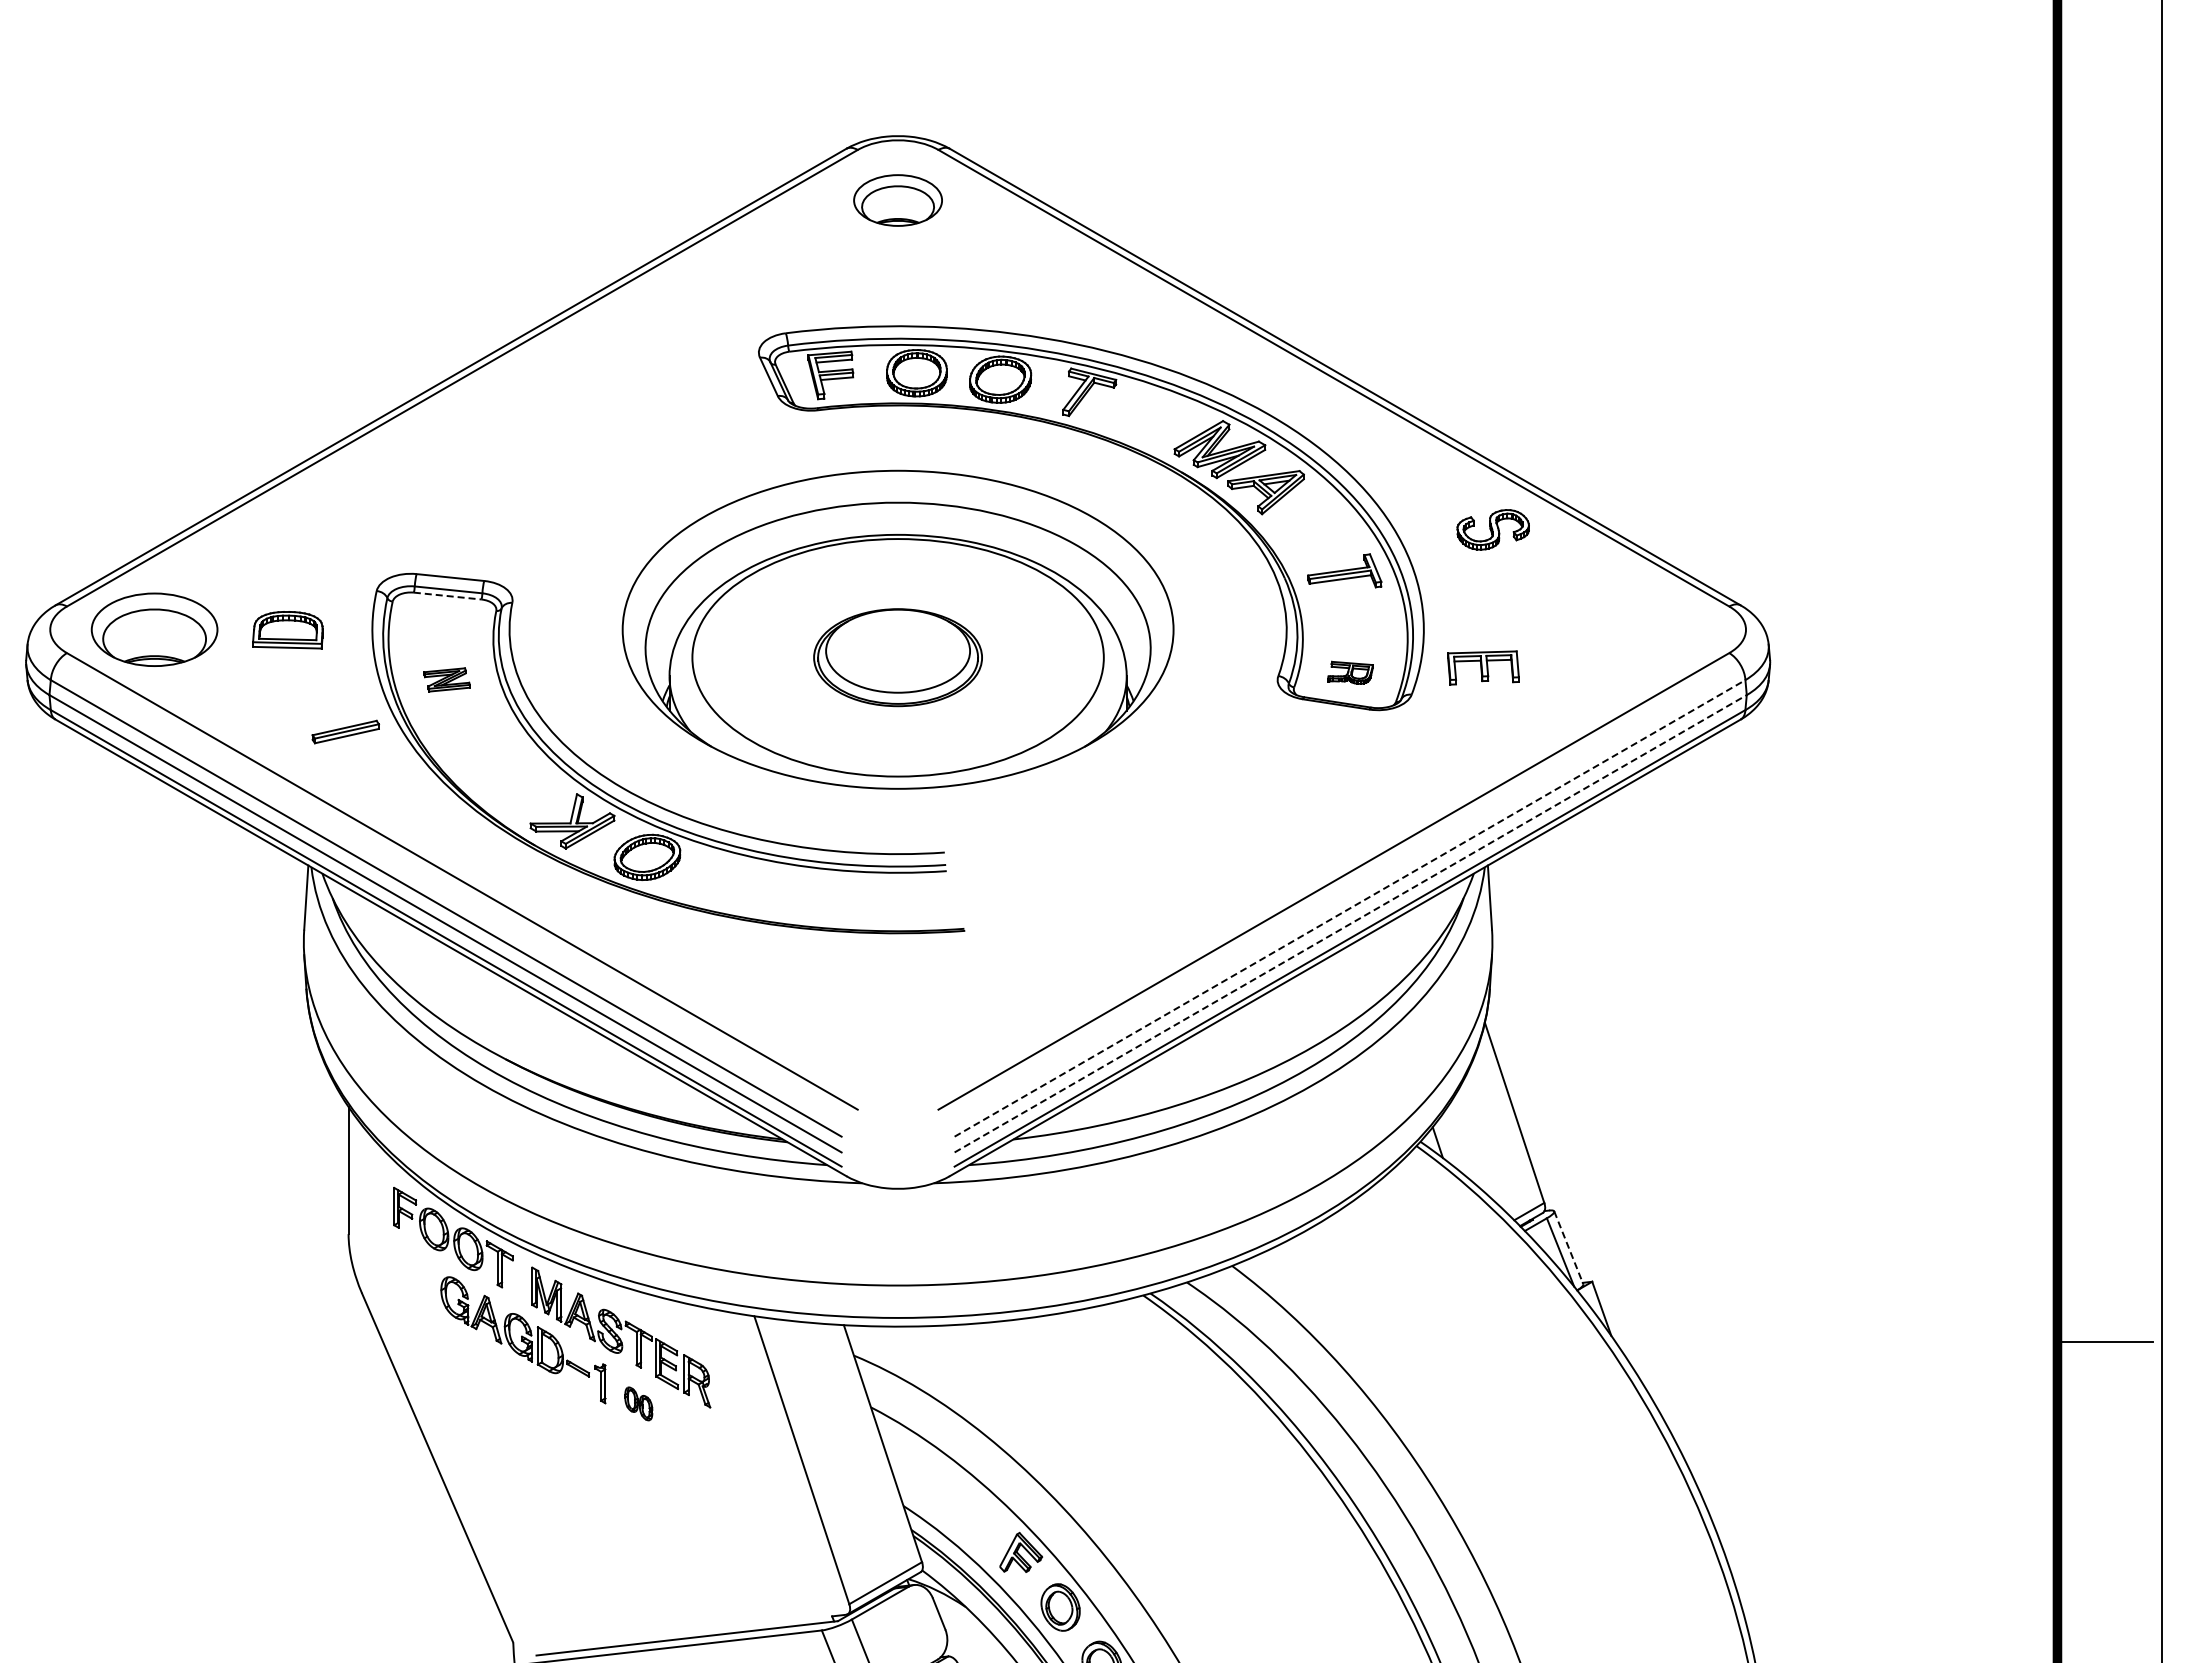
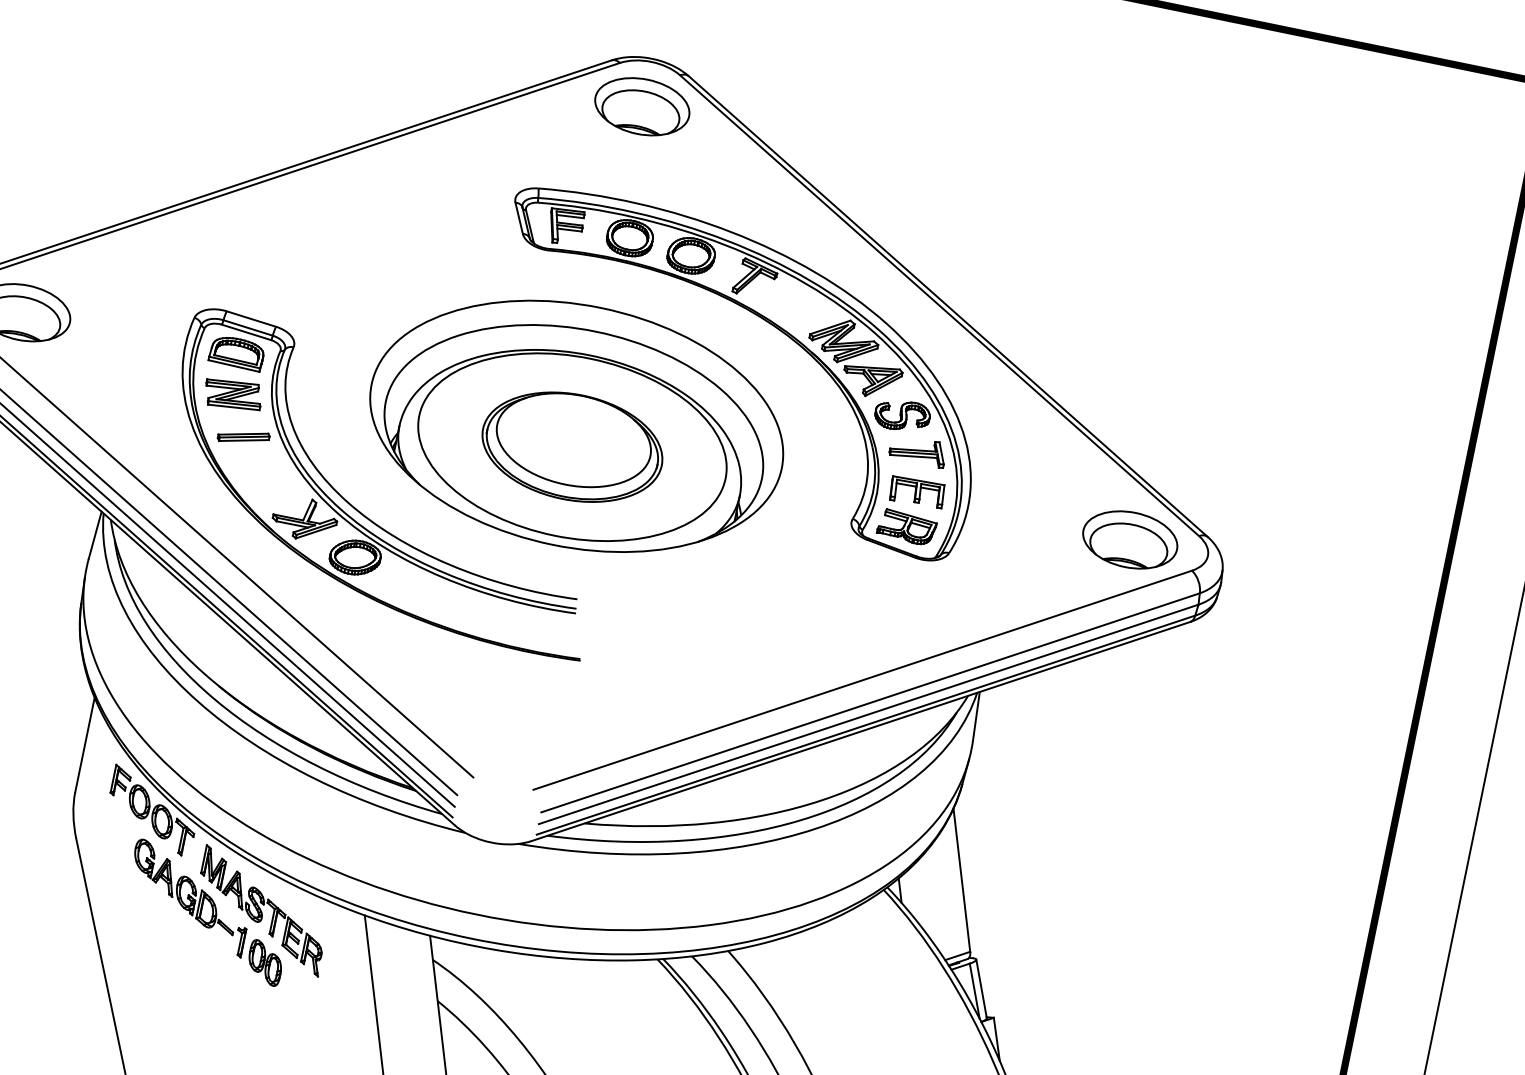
part: (897, 200) -> (641, 106), size x1.43
part: (1492, 529) -> (902, 415), moved
line: (447, 596) -> (246, 332), dashed -> solid
part: (1641, 629) -> (1130, 539), added
part: (287, 630) -> (236, 353), moved
part: (897, 657) -> (572, 446), size x1.43
part: (1483, 667) -> (917, 492), moved
part: (1350, 672) -> (906, 527), size x1.67
part: (446, 679) -> (232, 394), size x1.67
part: (345, 731) -> (243, 436), moved
line: (1350, 908) -> (870, 702), dashed -> solid
line: (1351, 923) -> (869, 714), dashed -> solid
line: (1568, 1248) -> (981, 989), dashed -> solid
part: (638, 1403) -> (265, 962), size x1.67

